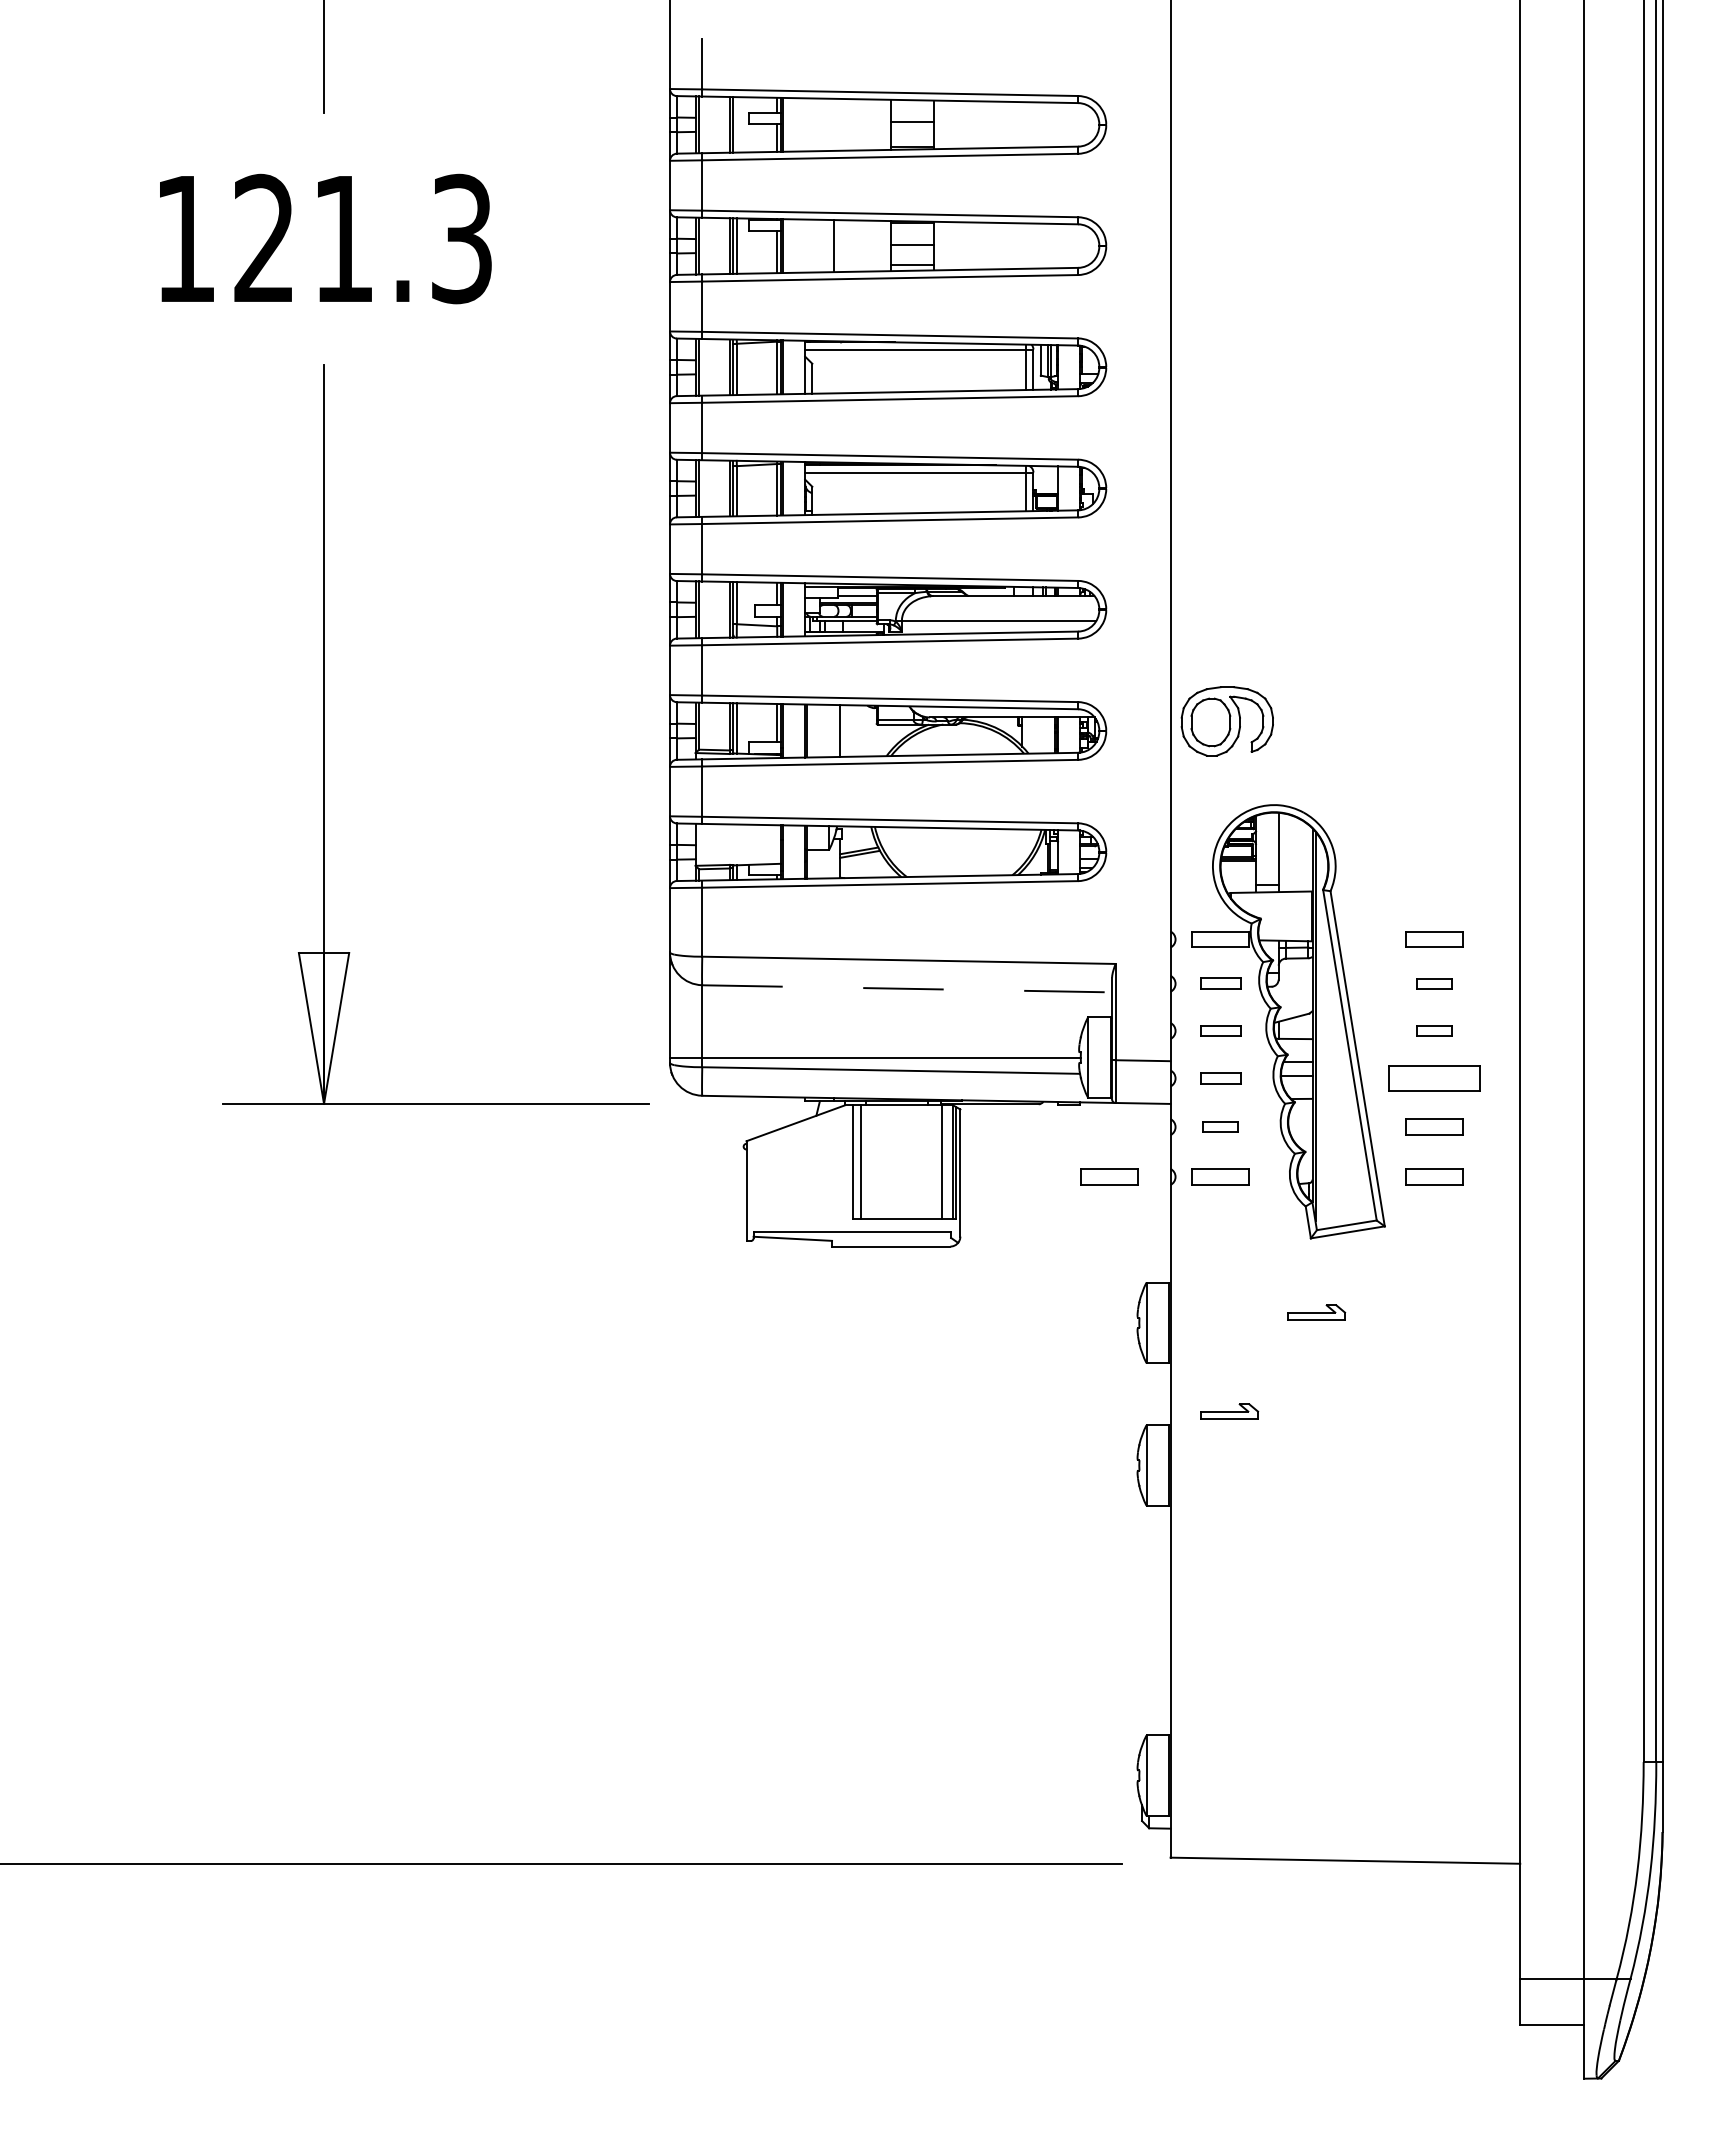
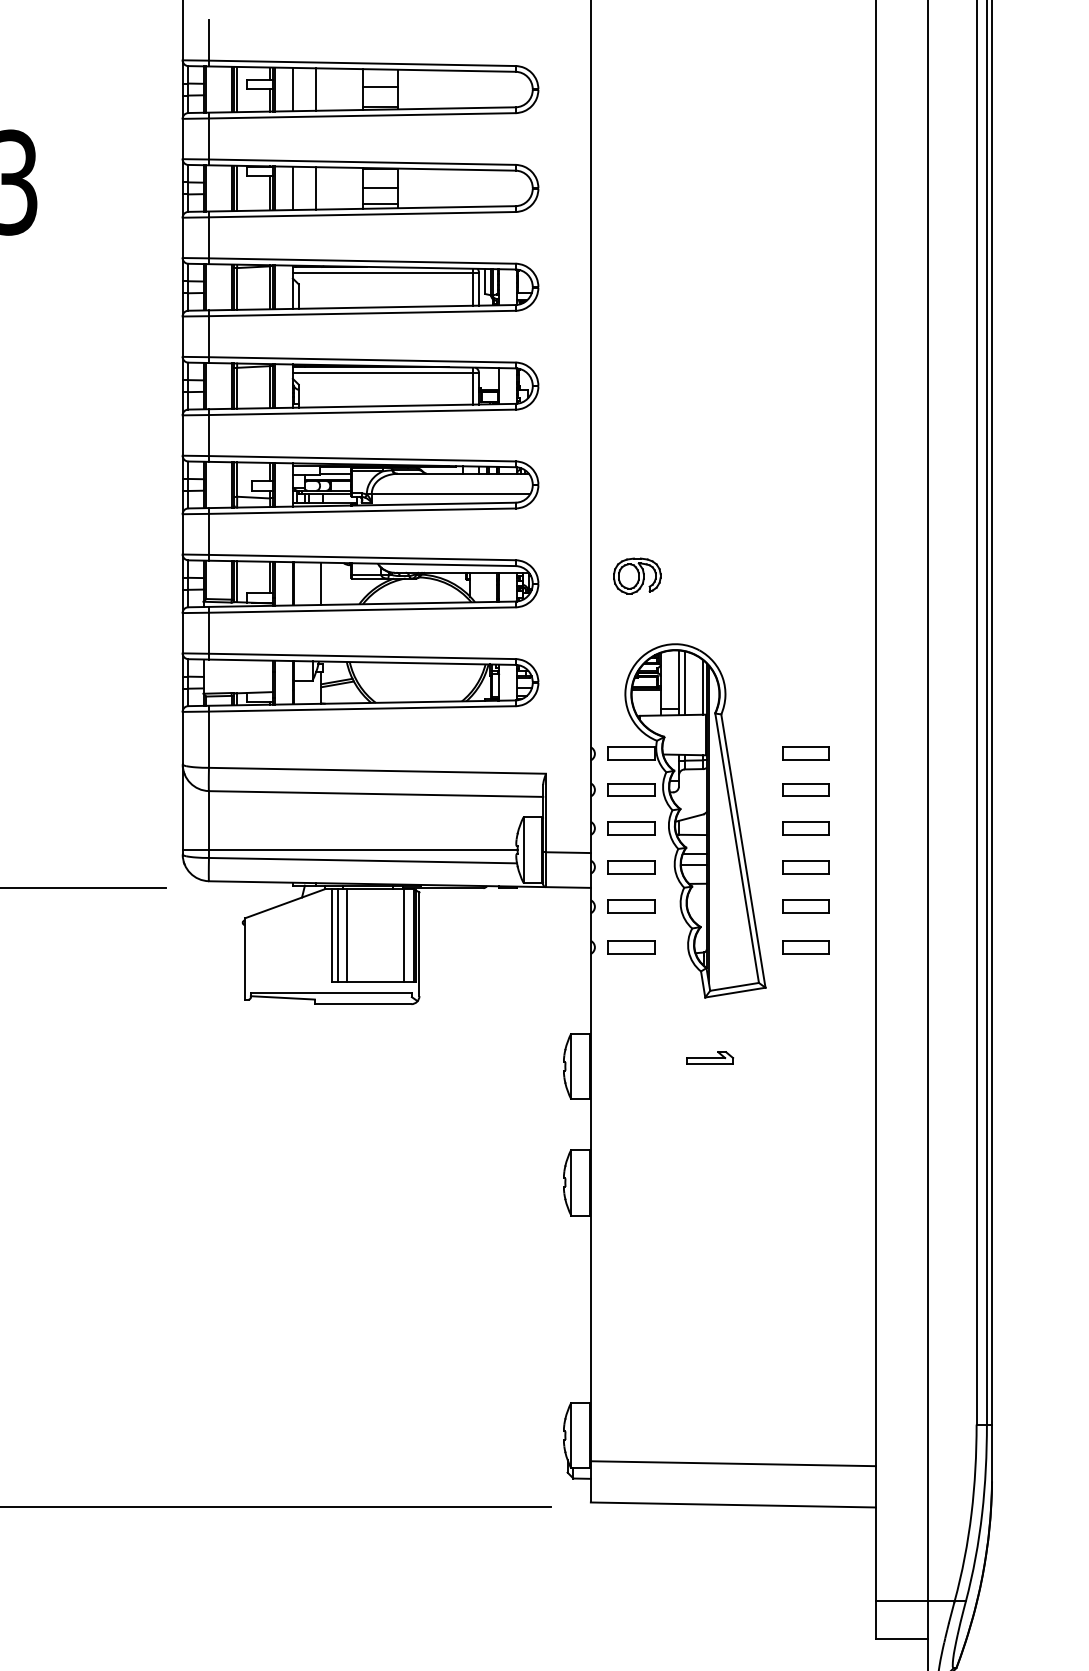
line: (736, 124) -> (236, 89), added
line: (805, 124) -> (293, 89), added
line: (833, 124) -> (316, 89), added
line: (805, 245) -> (293, 187), added
part: (1227, 721) -> (637, 576), size x0.62
line: (1285, 852) -> (684, 682), added
line: (1308, 858) -> (703, 687), added
part: (1220, 983) -> (631, 789), size x1.43
part: (1434, 983) -> (806, 789), size x1.67
line: (907, 988) -> (376, 793), dashed -> solid
part: (1220, 1030) -> (631, 828), size x1.43
part: (1434, 1030) -> (806, 828), size x1.67
part: (1220, 1078) -> (631, 867), size x1.43
part: (1434, 1078) -> (806, 867), size x0.62
part: (1220, 1126) -> (631, 906), size x1.67
line: (872, 1162) -> (347, 935), added
part: (1109, 1176) -> (541, 947), removed
part: (1229, 1411) -> (638, 1138), removed
line: (1345, 1810) -> (733, 1464), added

